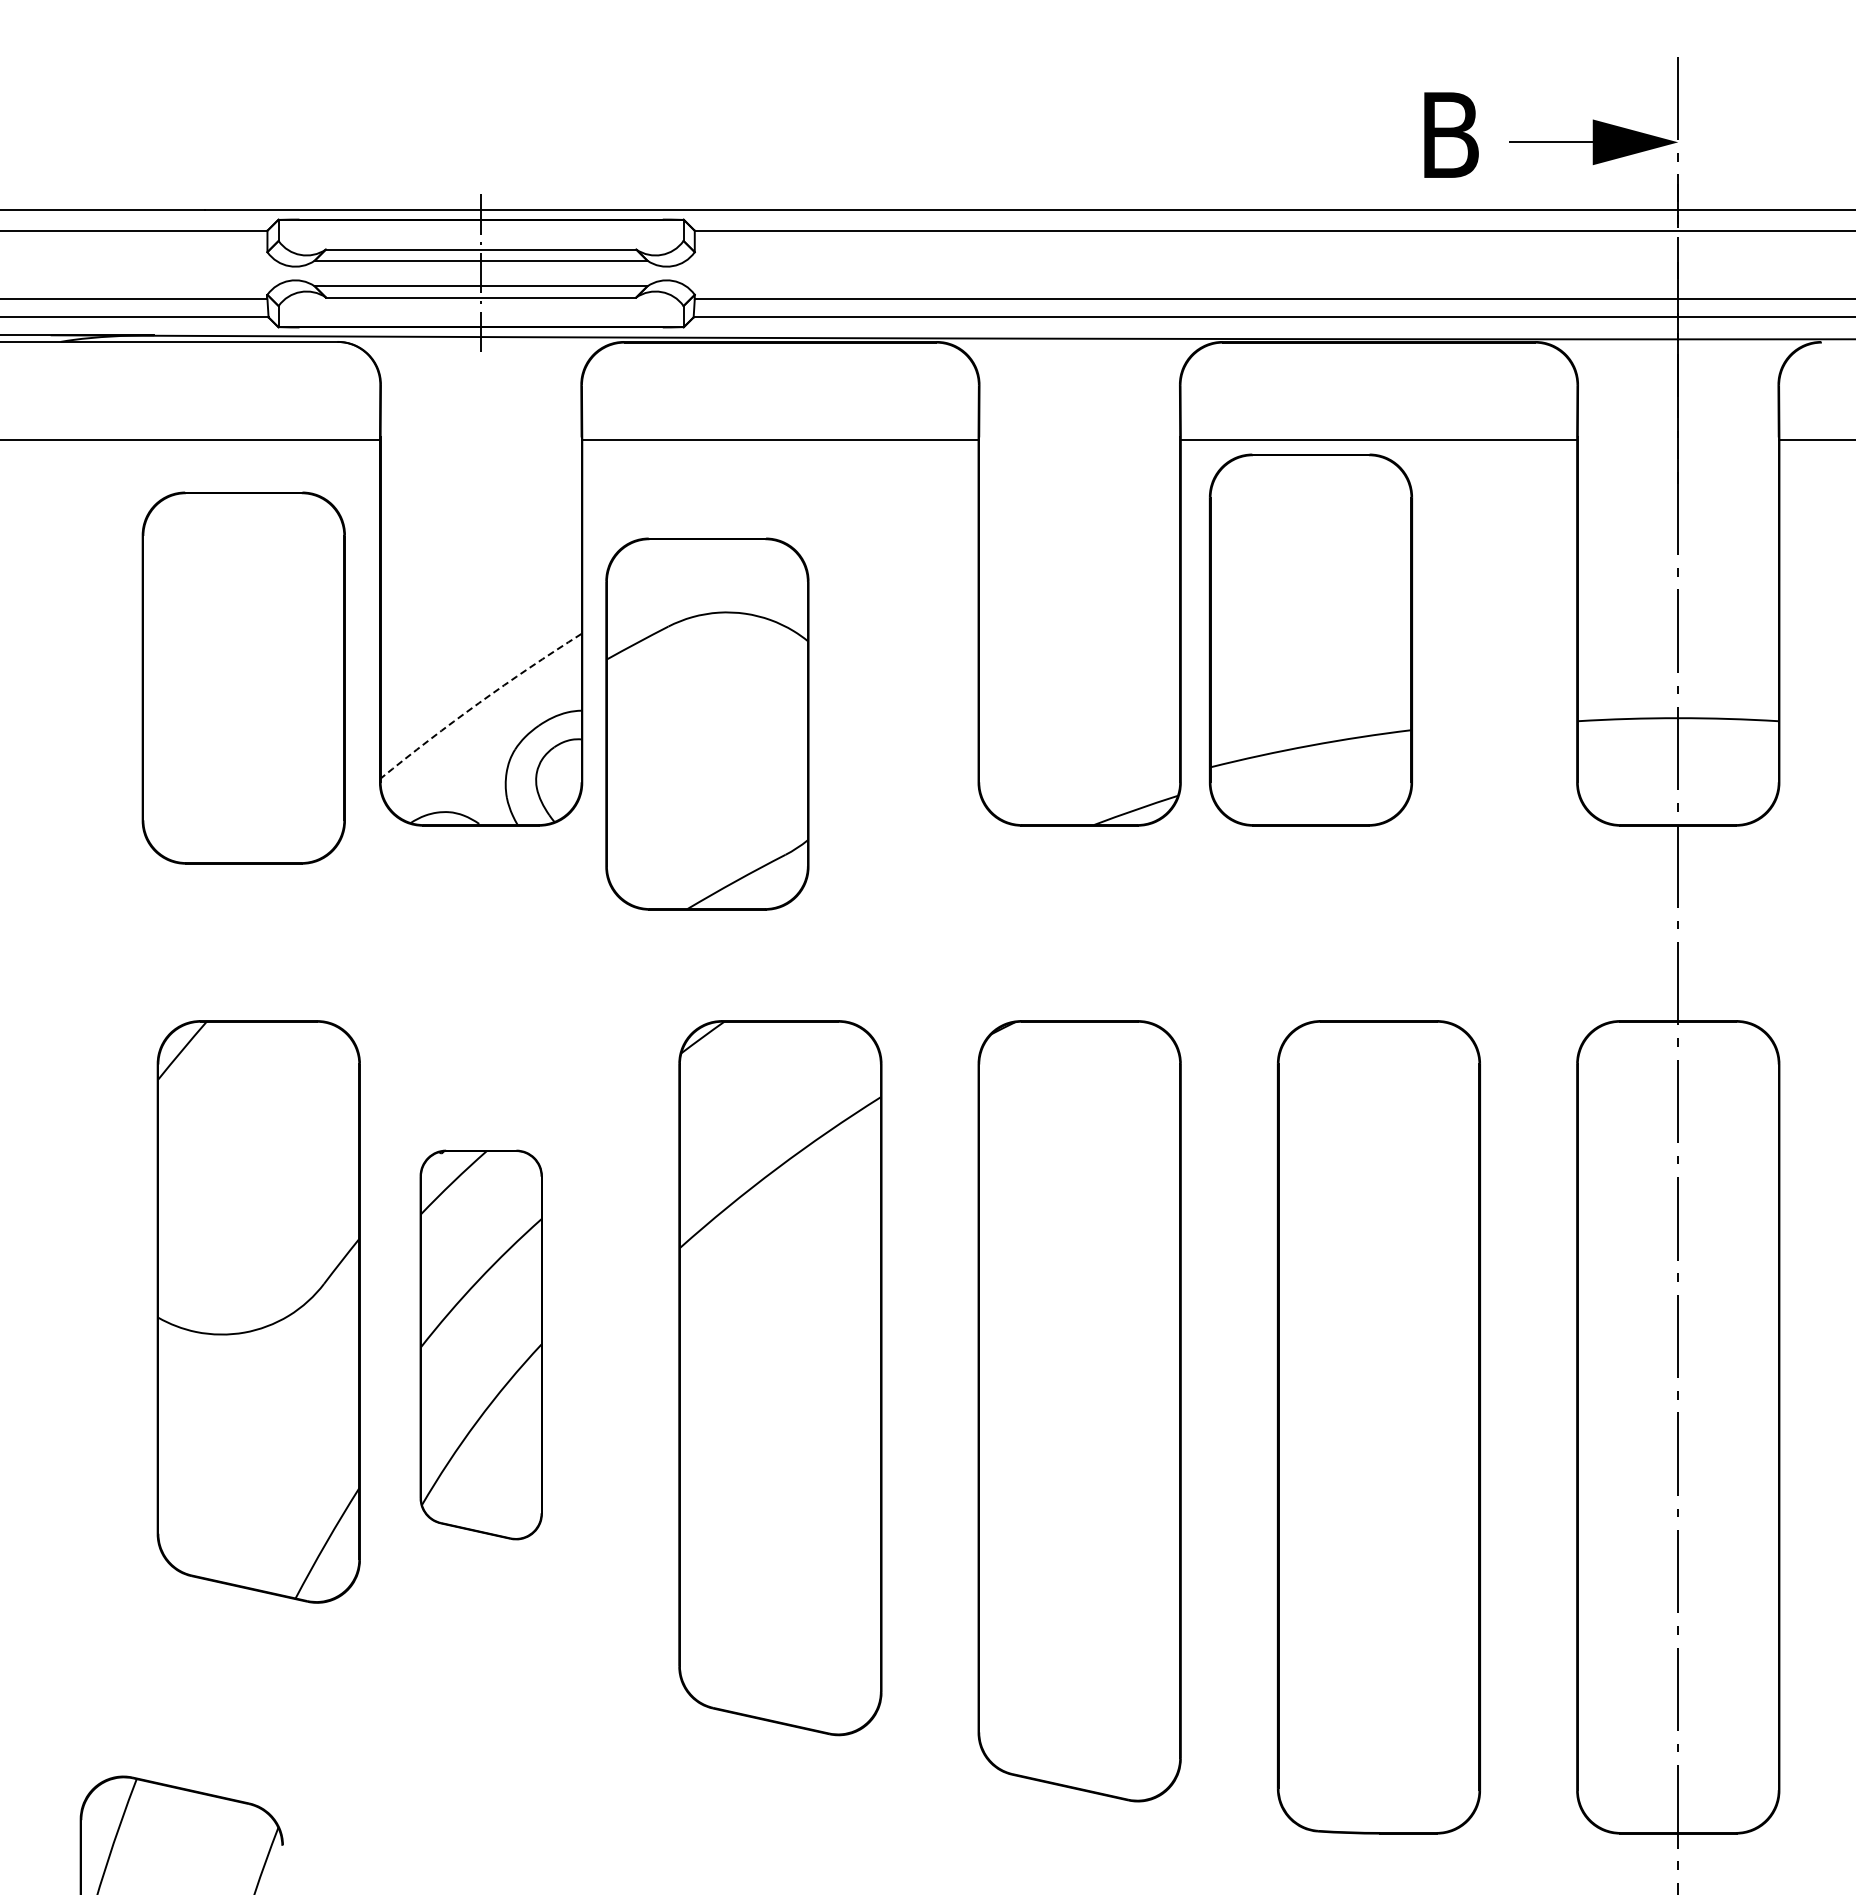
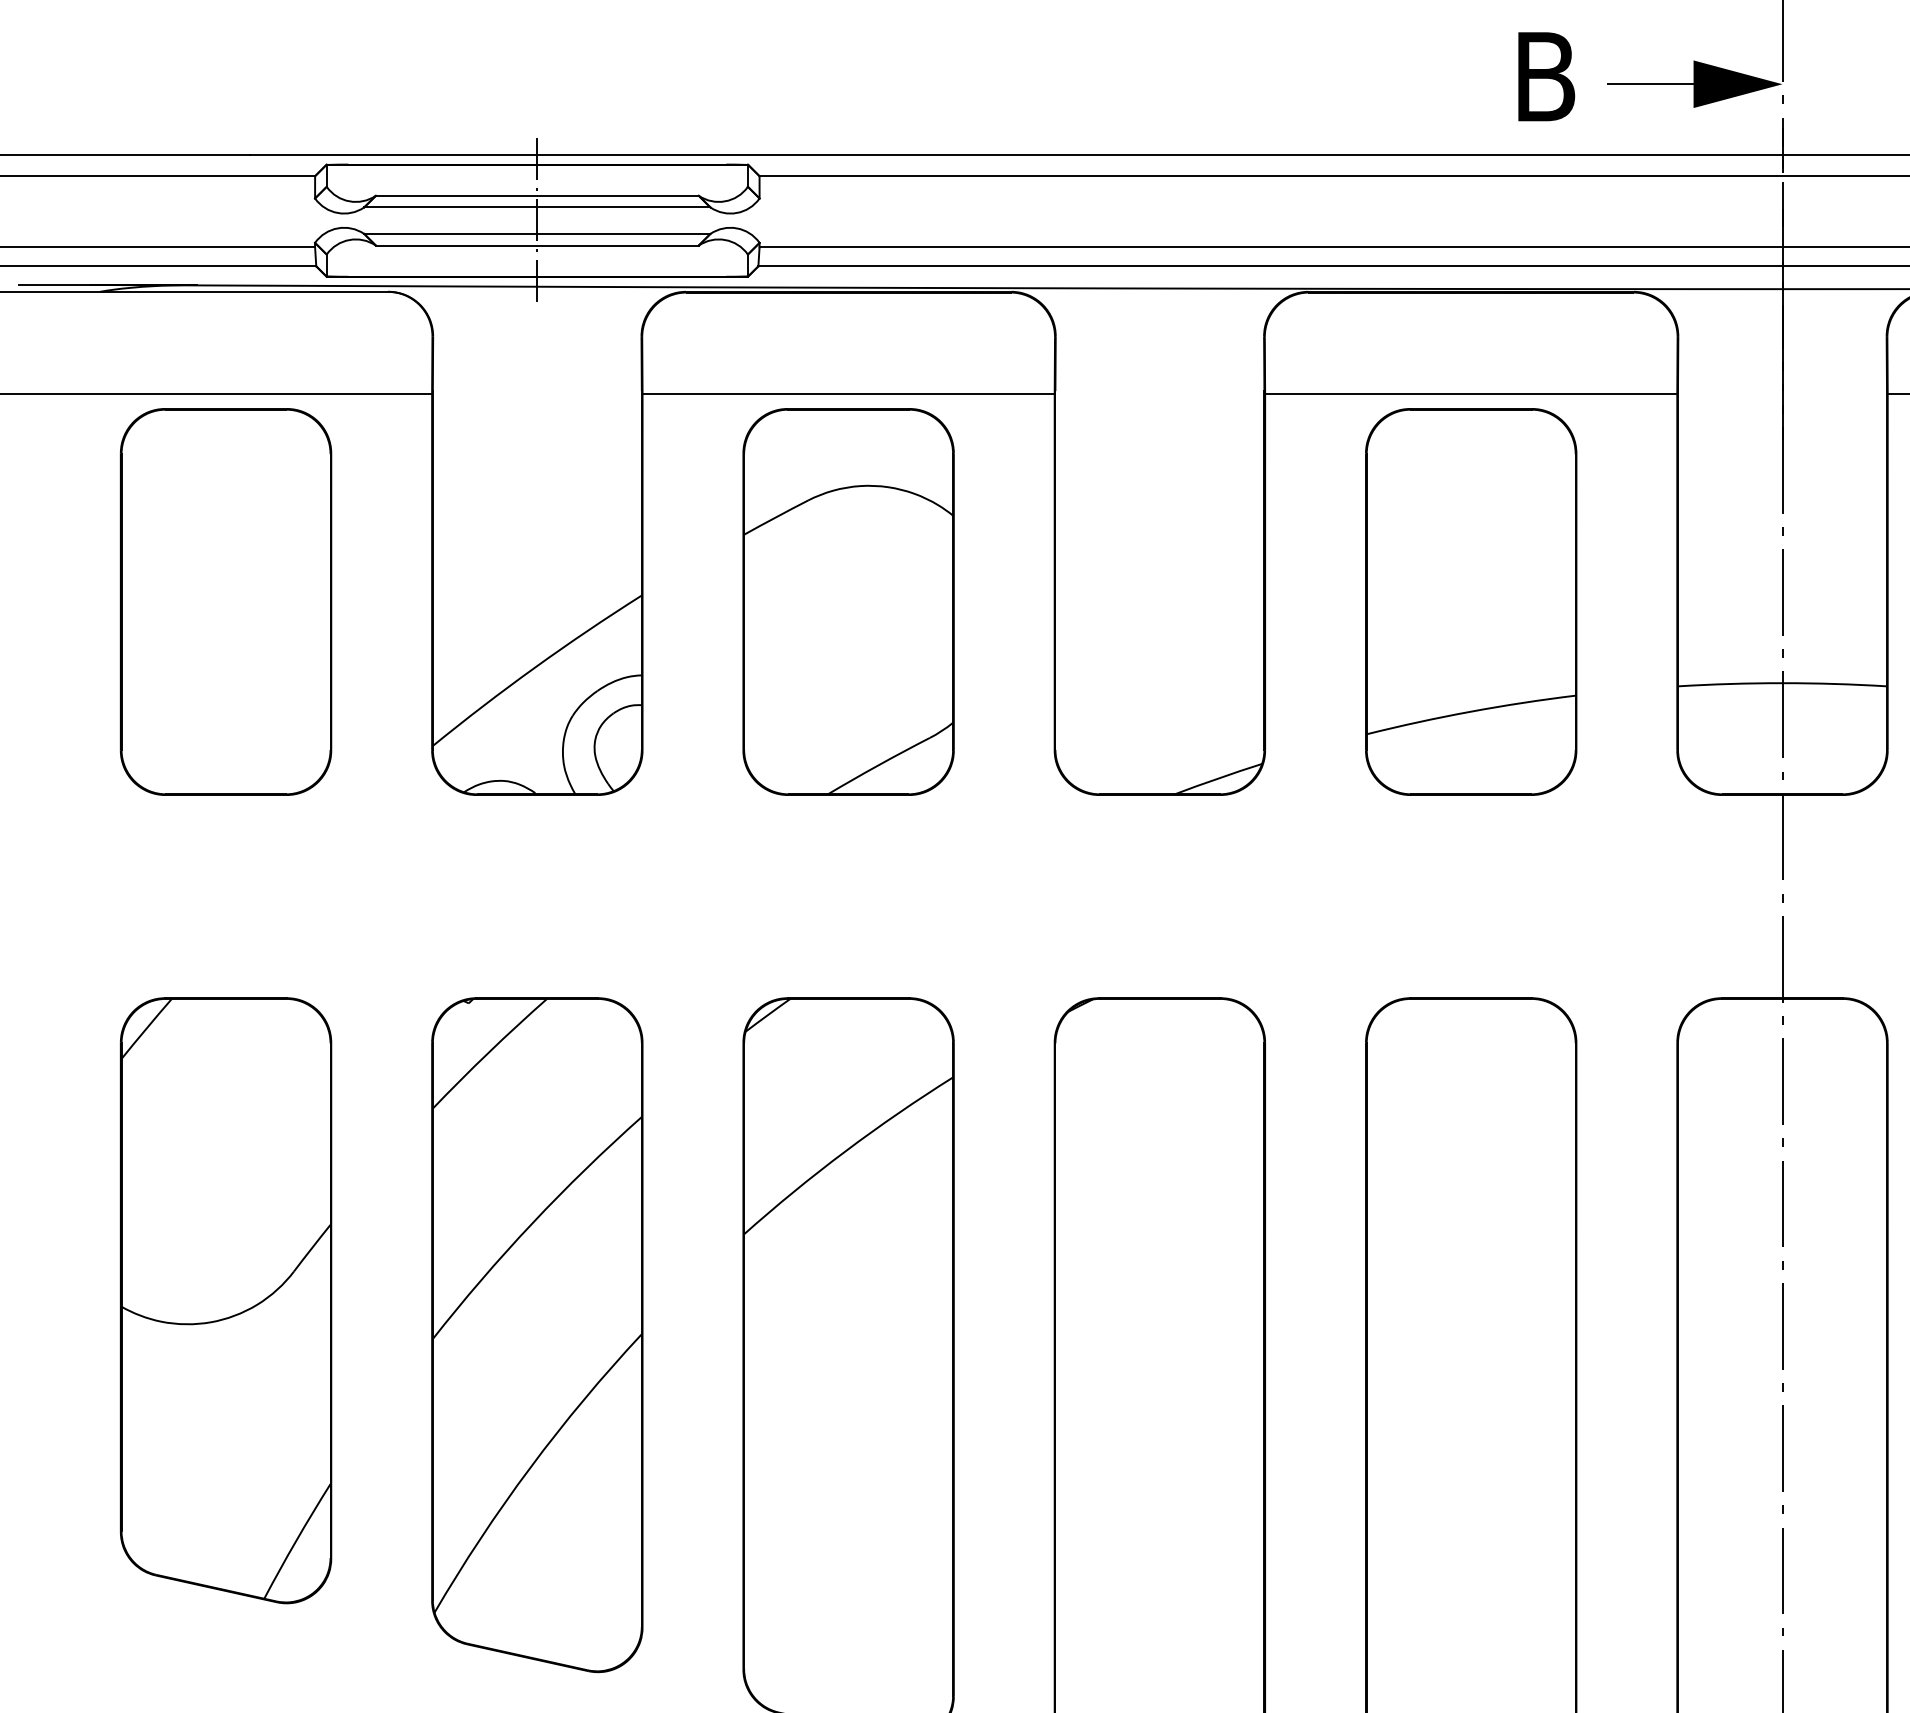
part: (1310, 639) -> (1470, 601), moved
part: (243, 677) -> (225, 601), moved
arc: (478, 703) -> (534, 667), dashed -> solid
part: (707, 723) -> (848, 601), moved
part: (258, 1311) -> (225, 1300), moved
part: (481, 1344) -> (537, 1334), size x1.67

